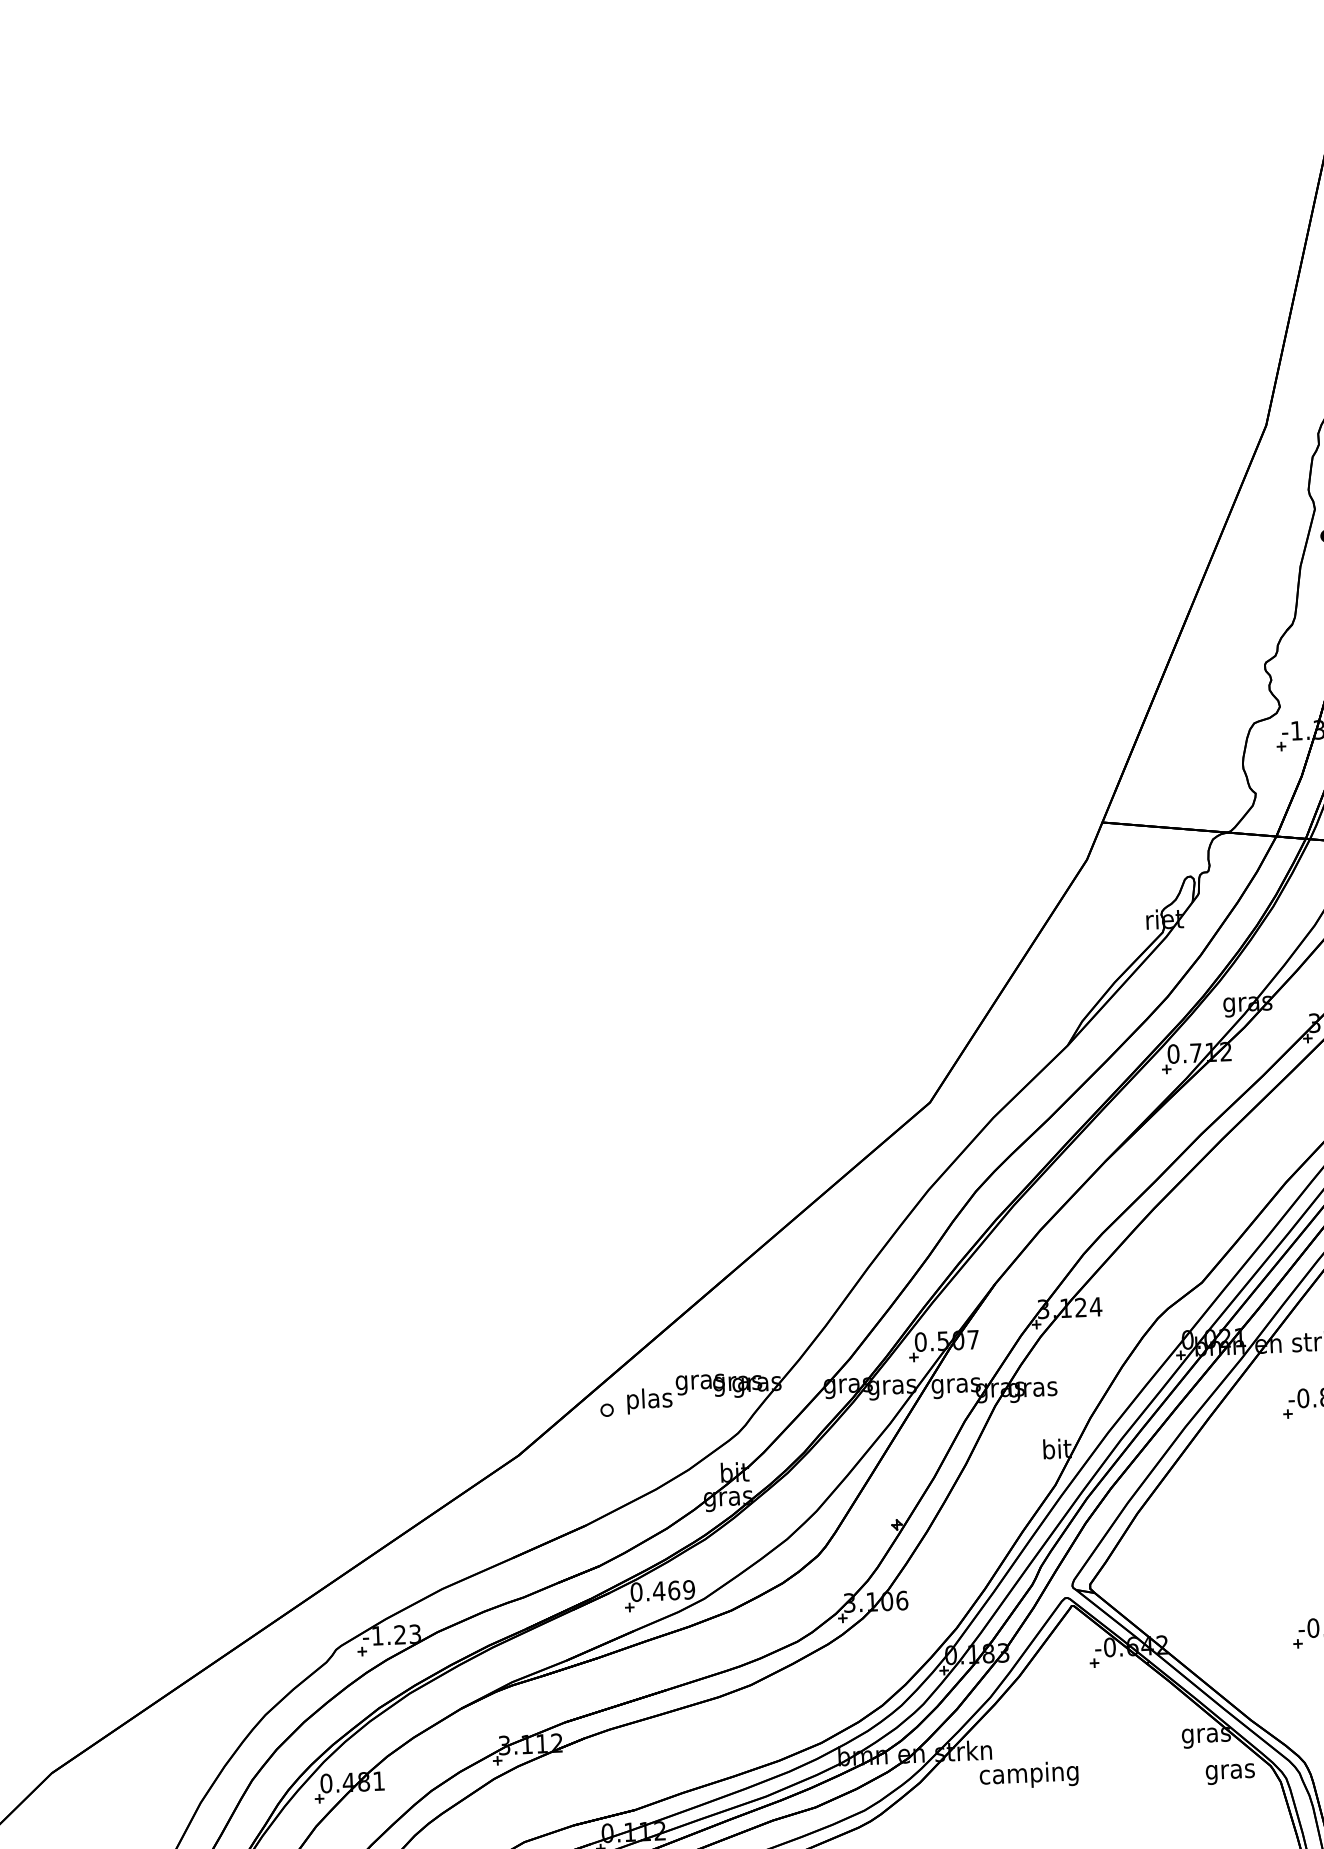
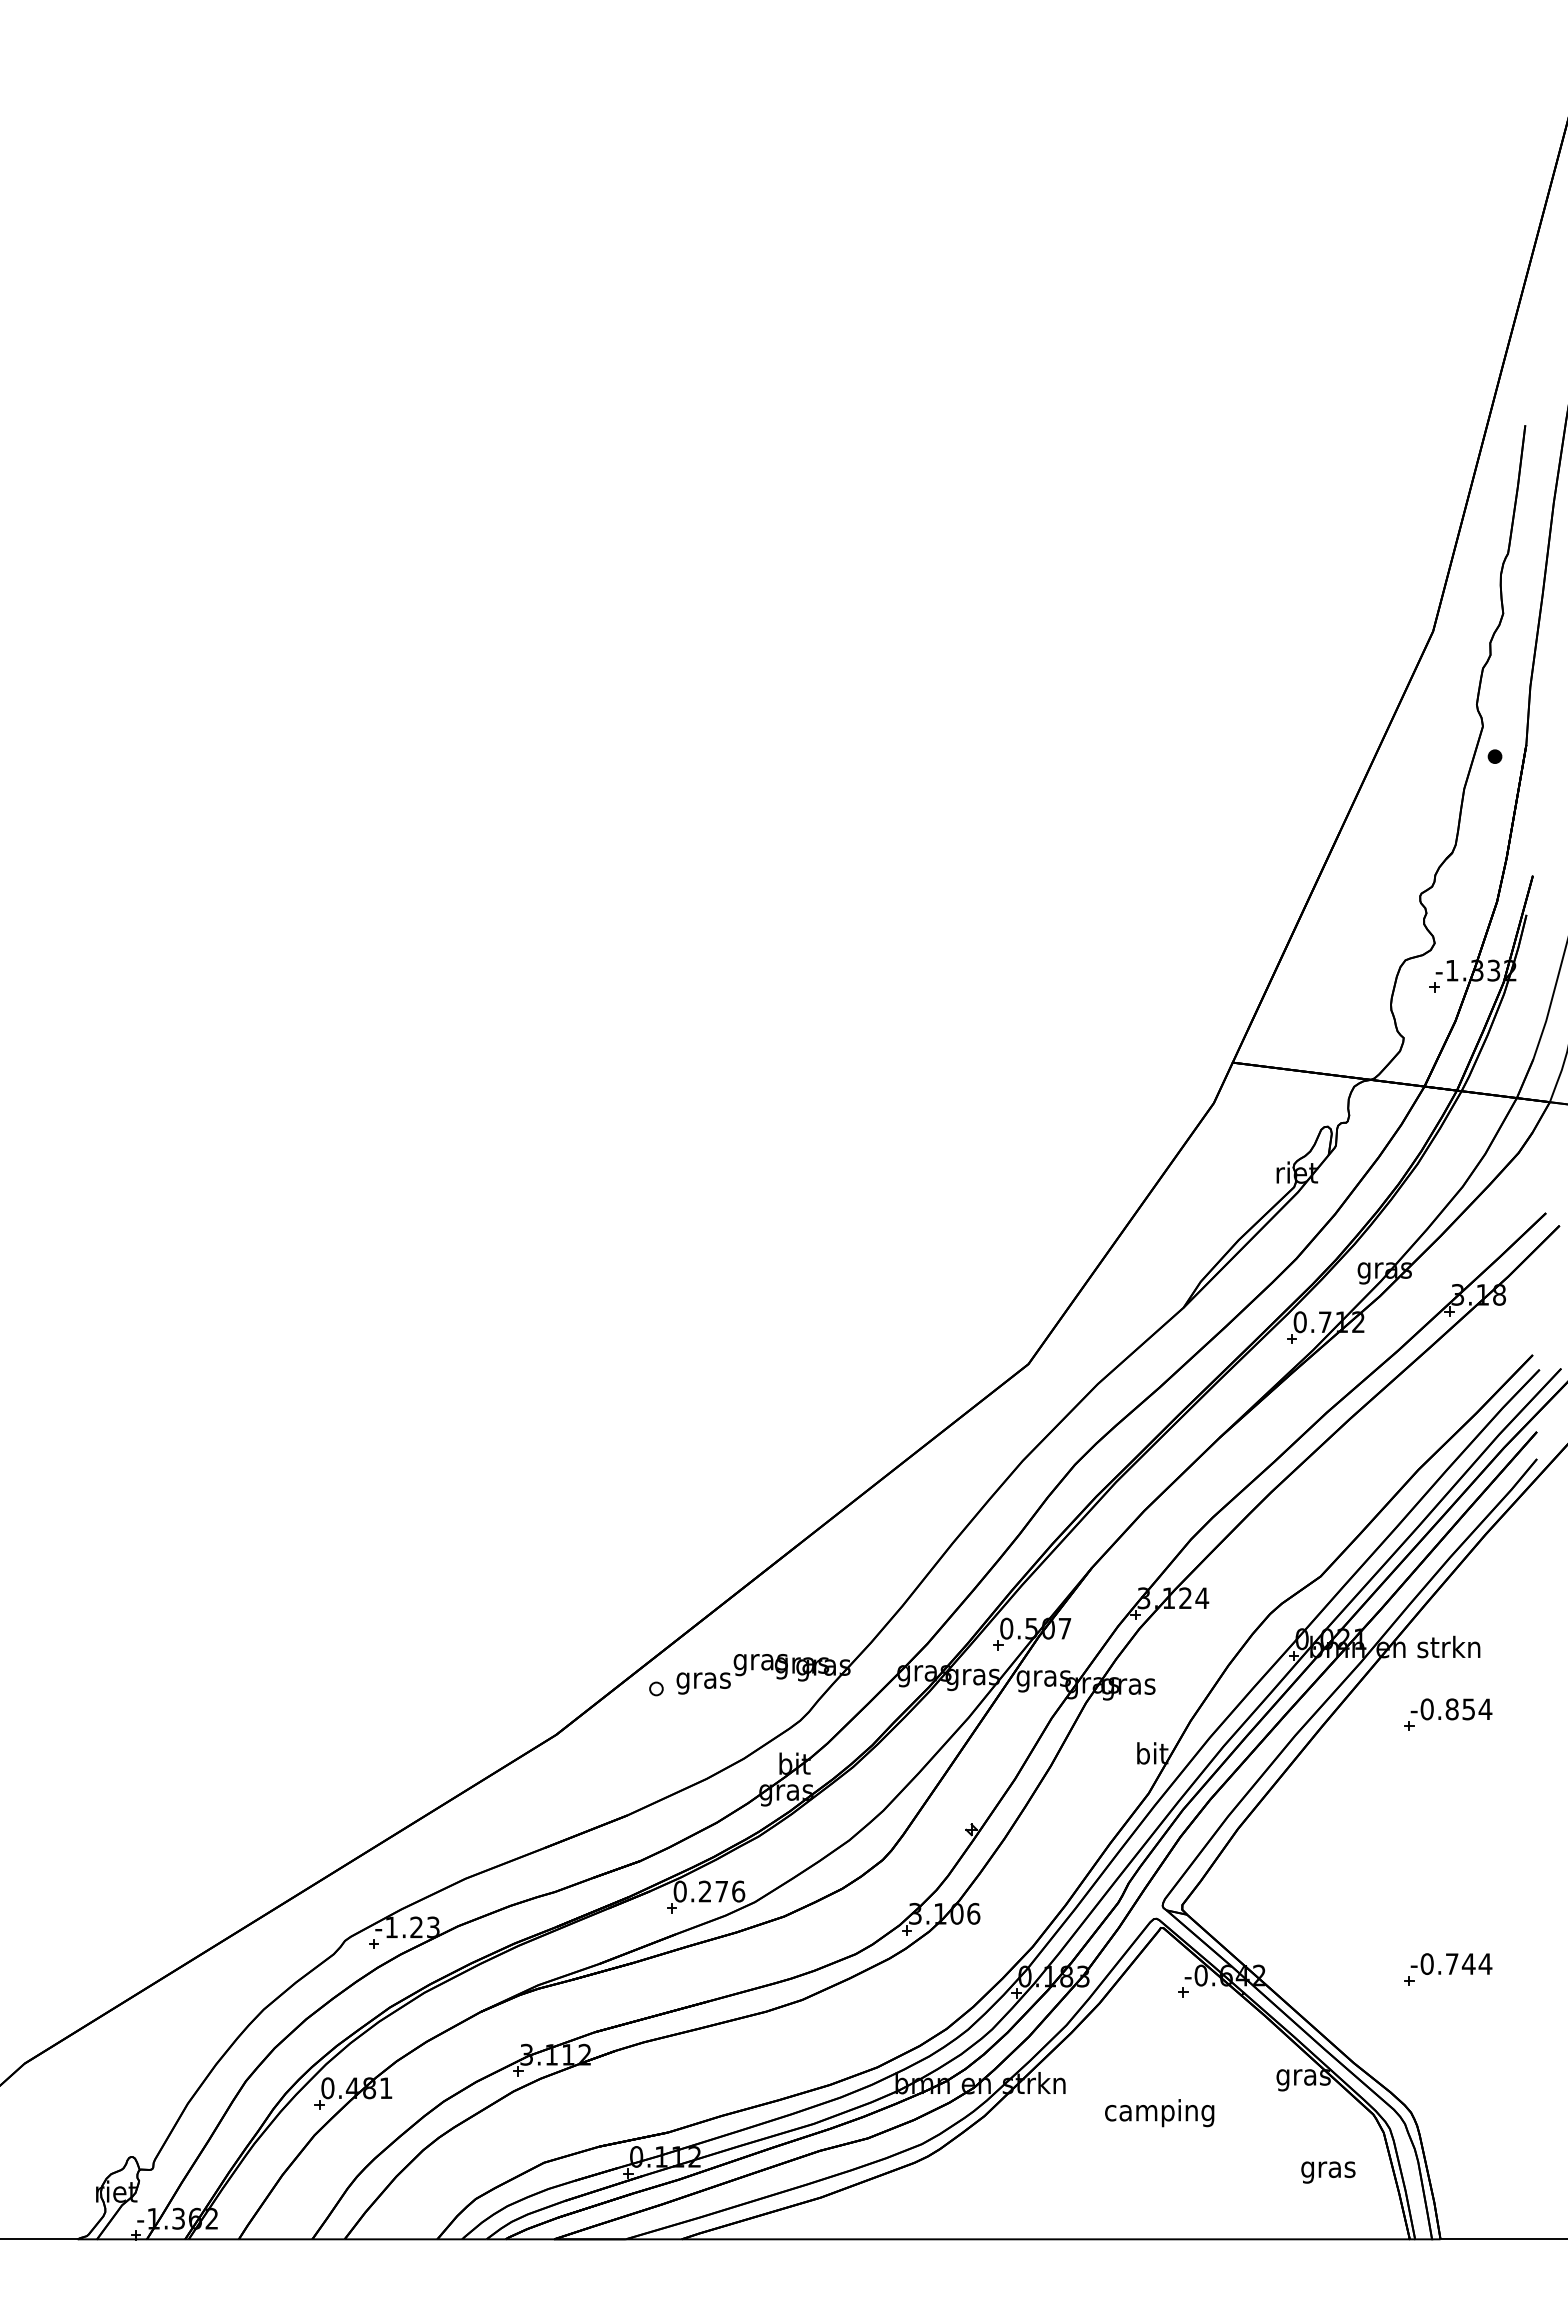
text: (649, 1400) -> (703, 1680), plas -> gras
text: (673, 1590) -> (721, 1891), 0.469 -> 0.276
text: (1230, 1774) -> (1328, 2172), moved
text: (1029, 1775) -> (1159, 2113), moved

